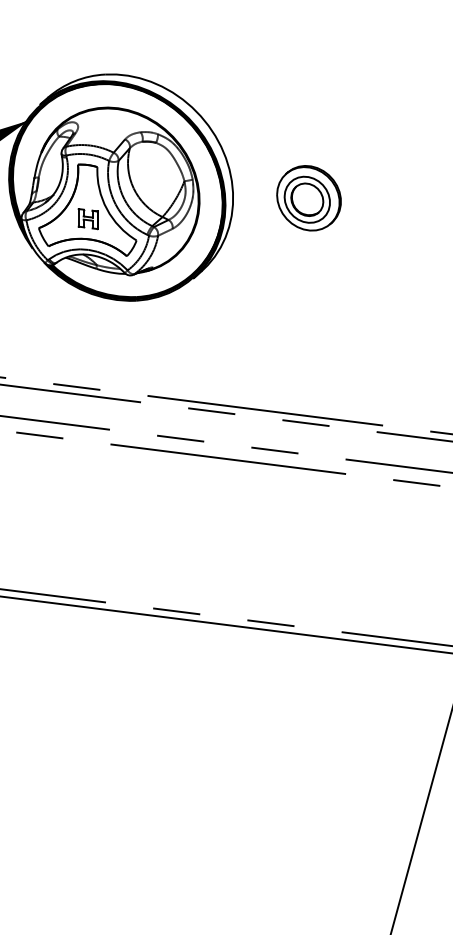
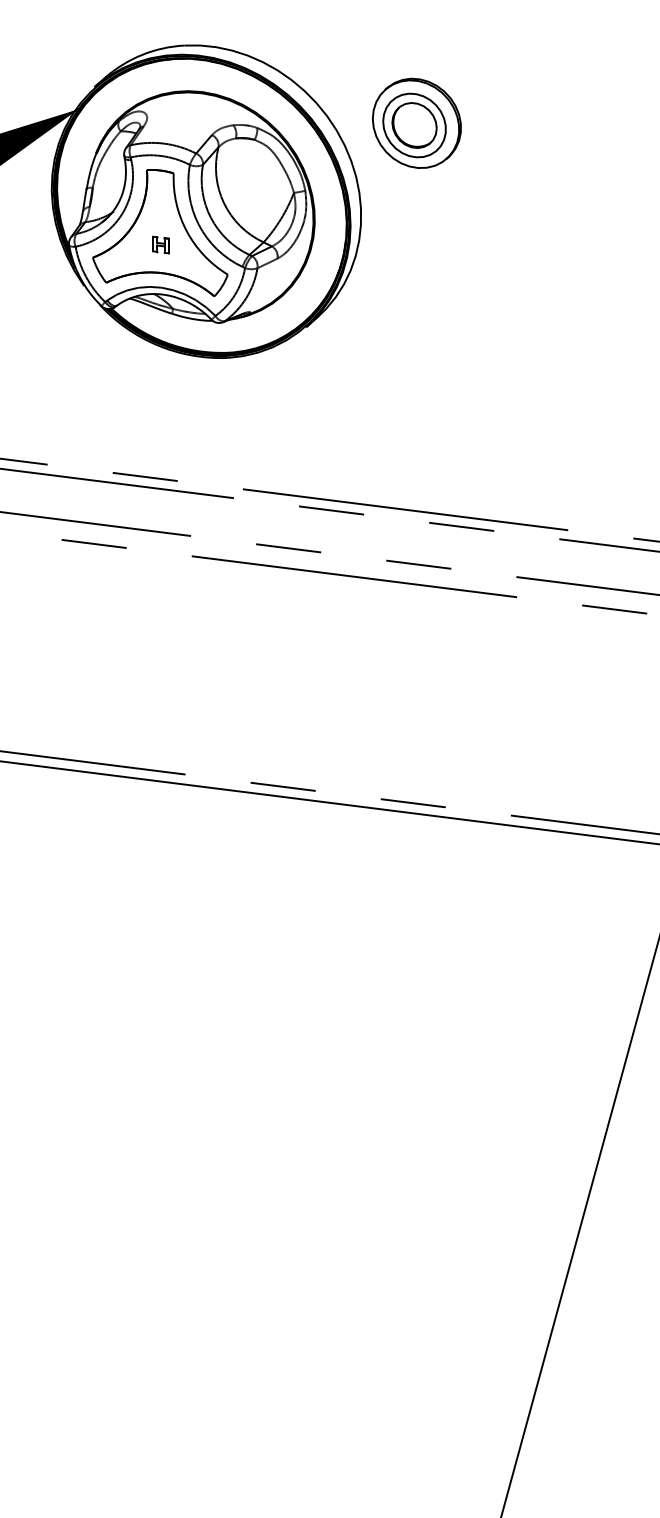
part: (308, 197) -> (416, 122), moved
part: (87, 218) -> (160, 244), size x0.6

